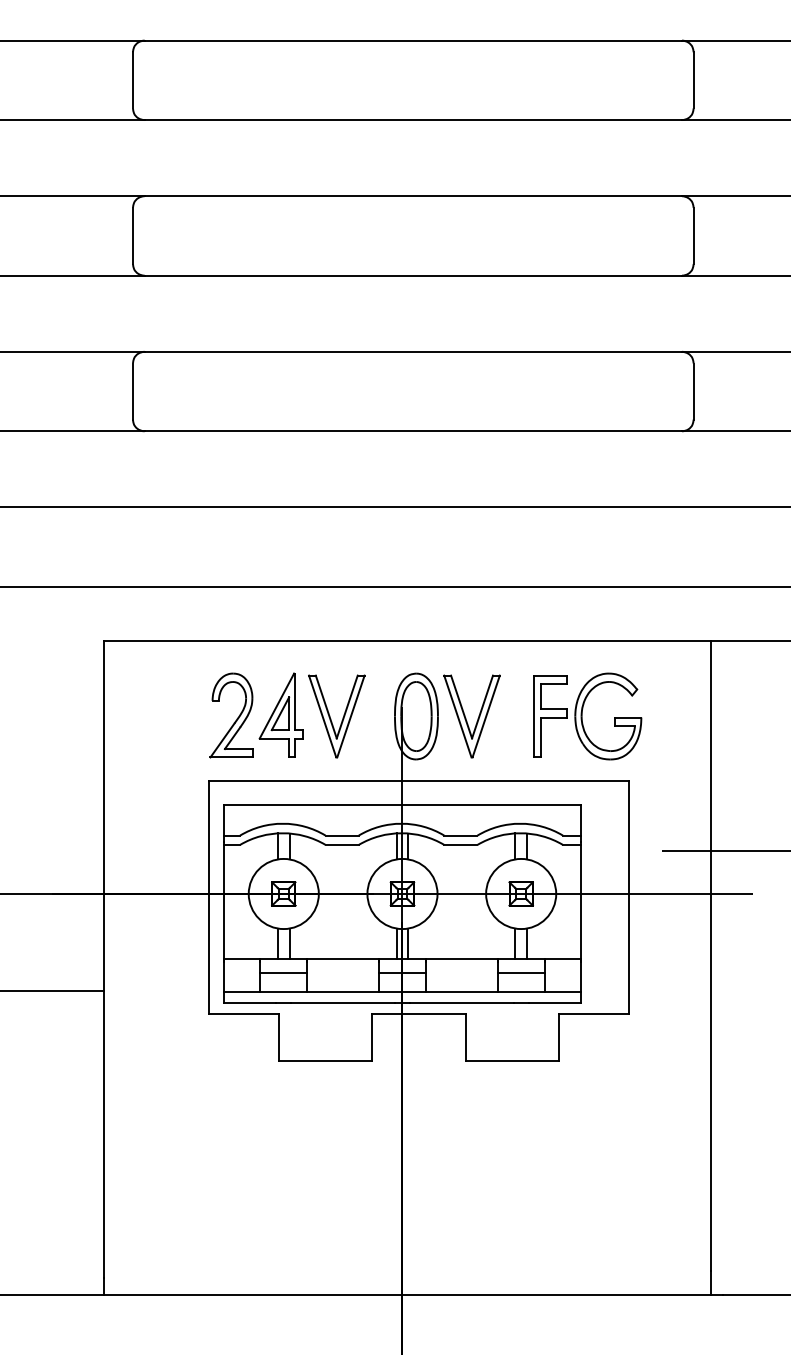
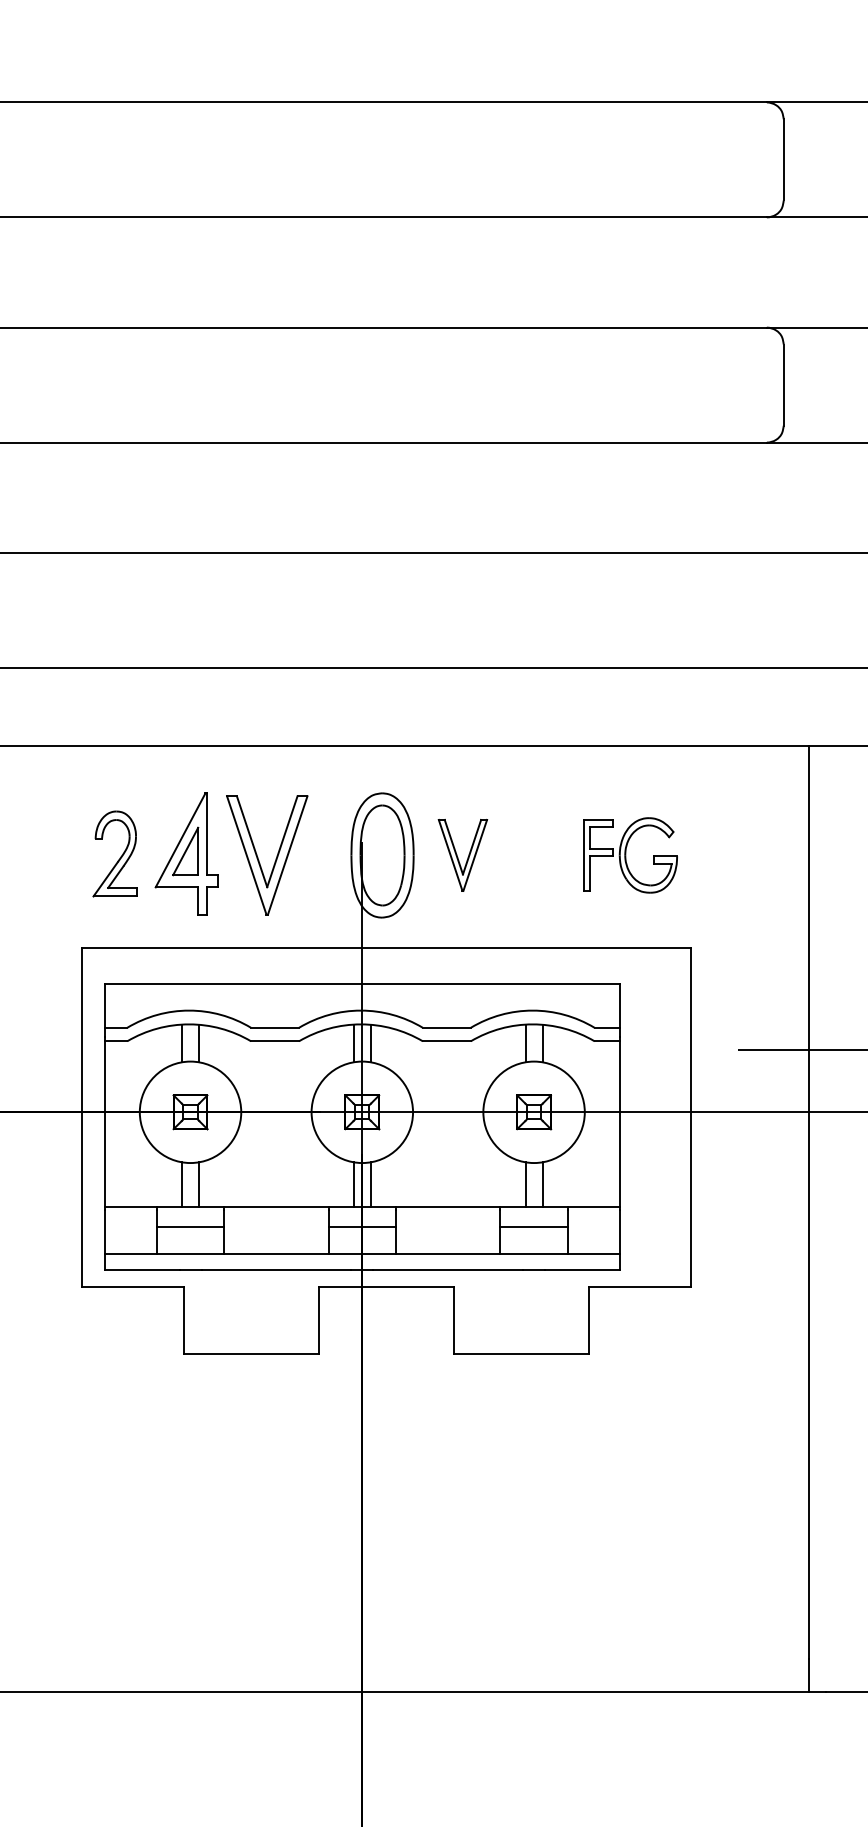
part: (231, 715) -> (114, 853), size x0.7
part: (471, 716) -> (462, 855), size x0.6
part: (587, 716) -> (630, 855), size x0.6

